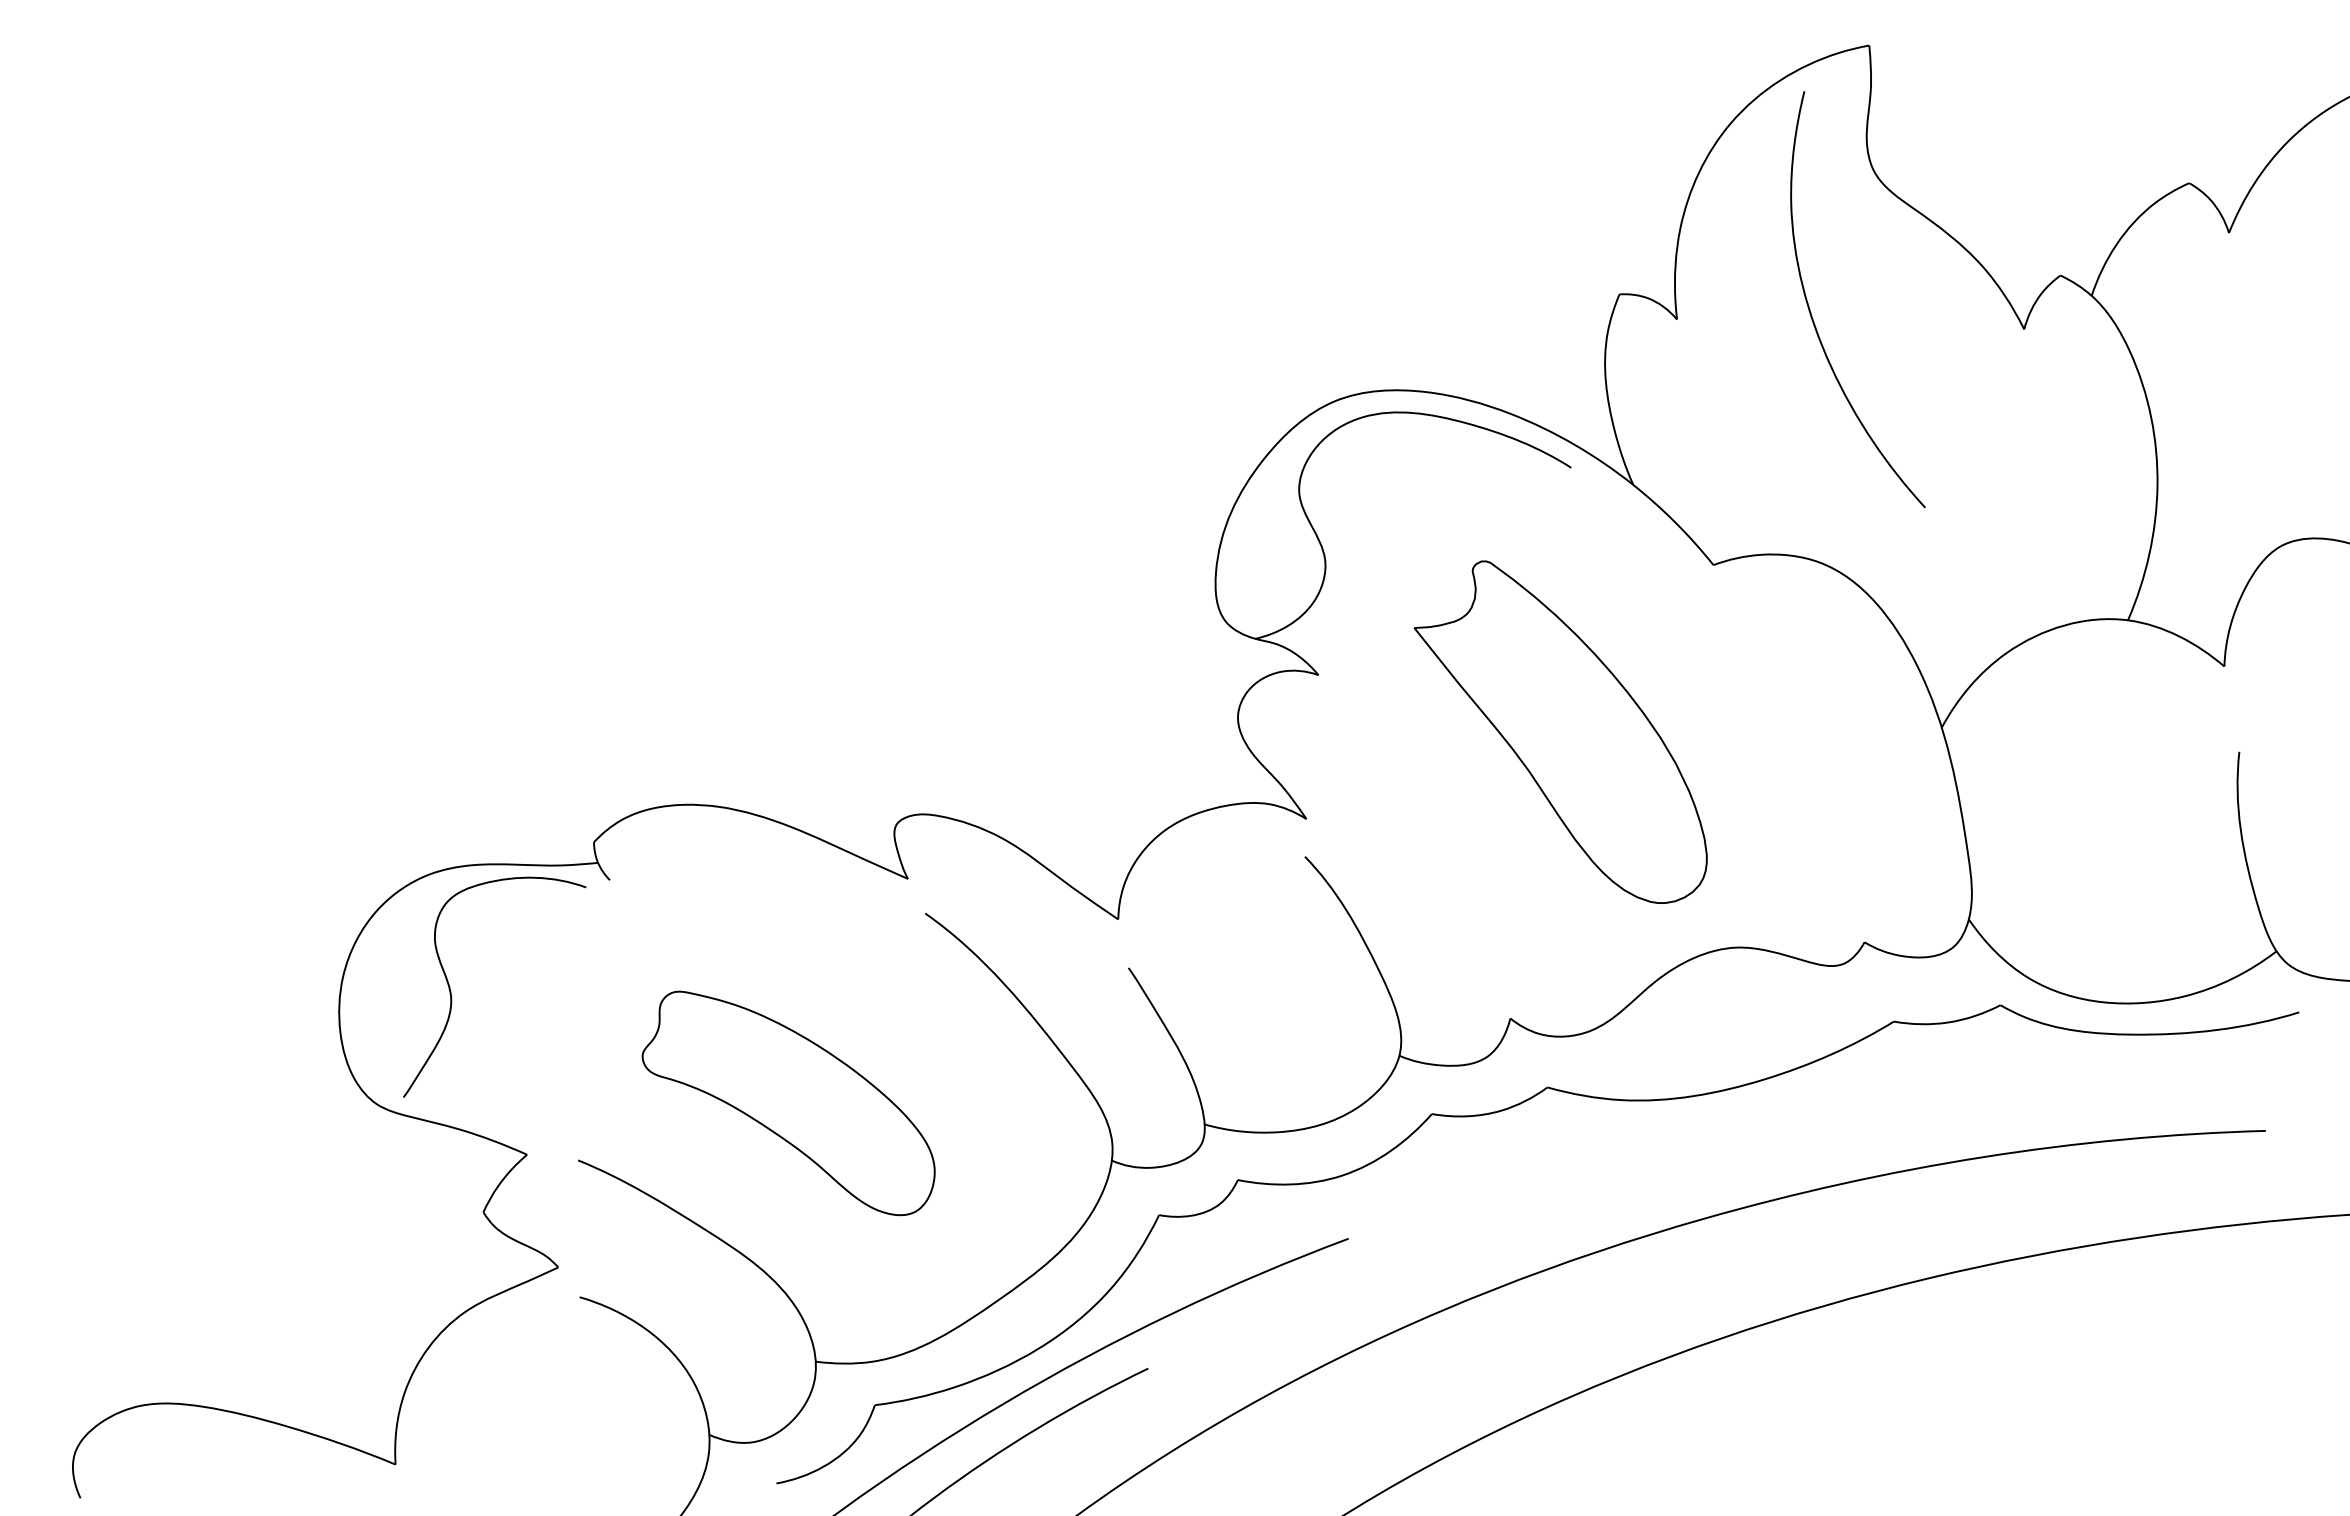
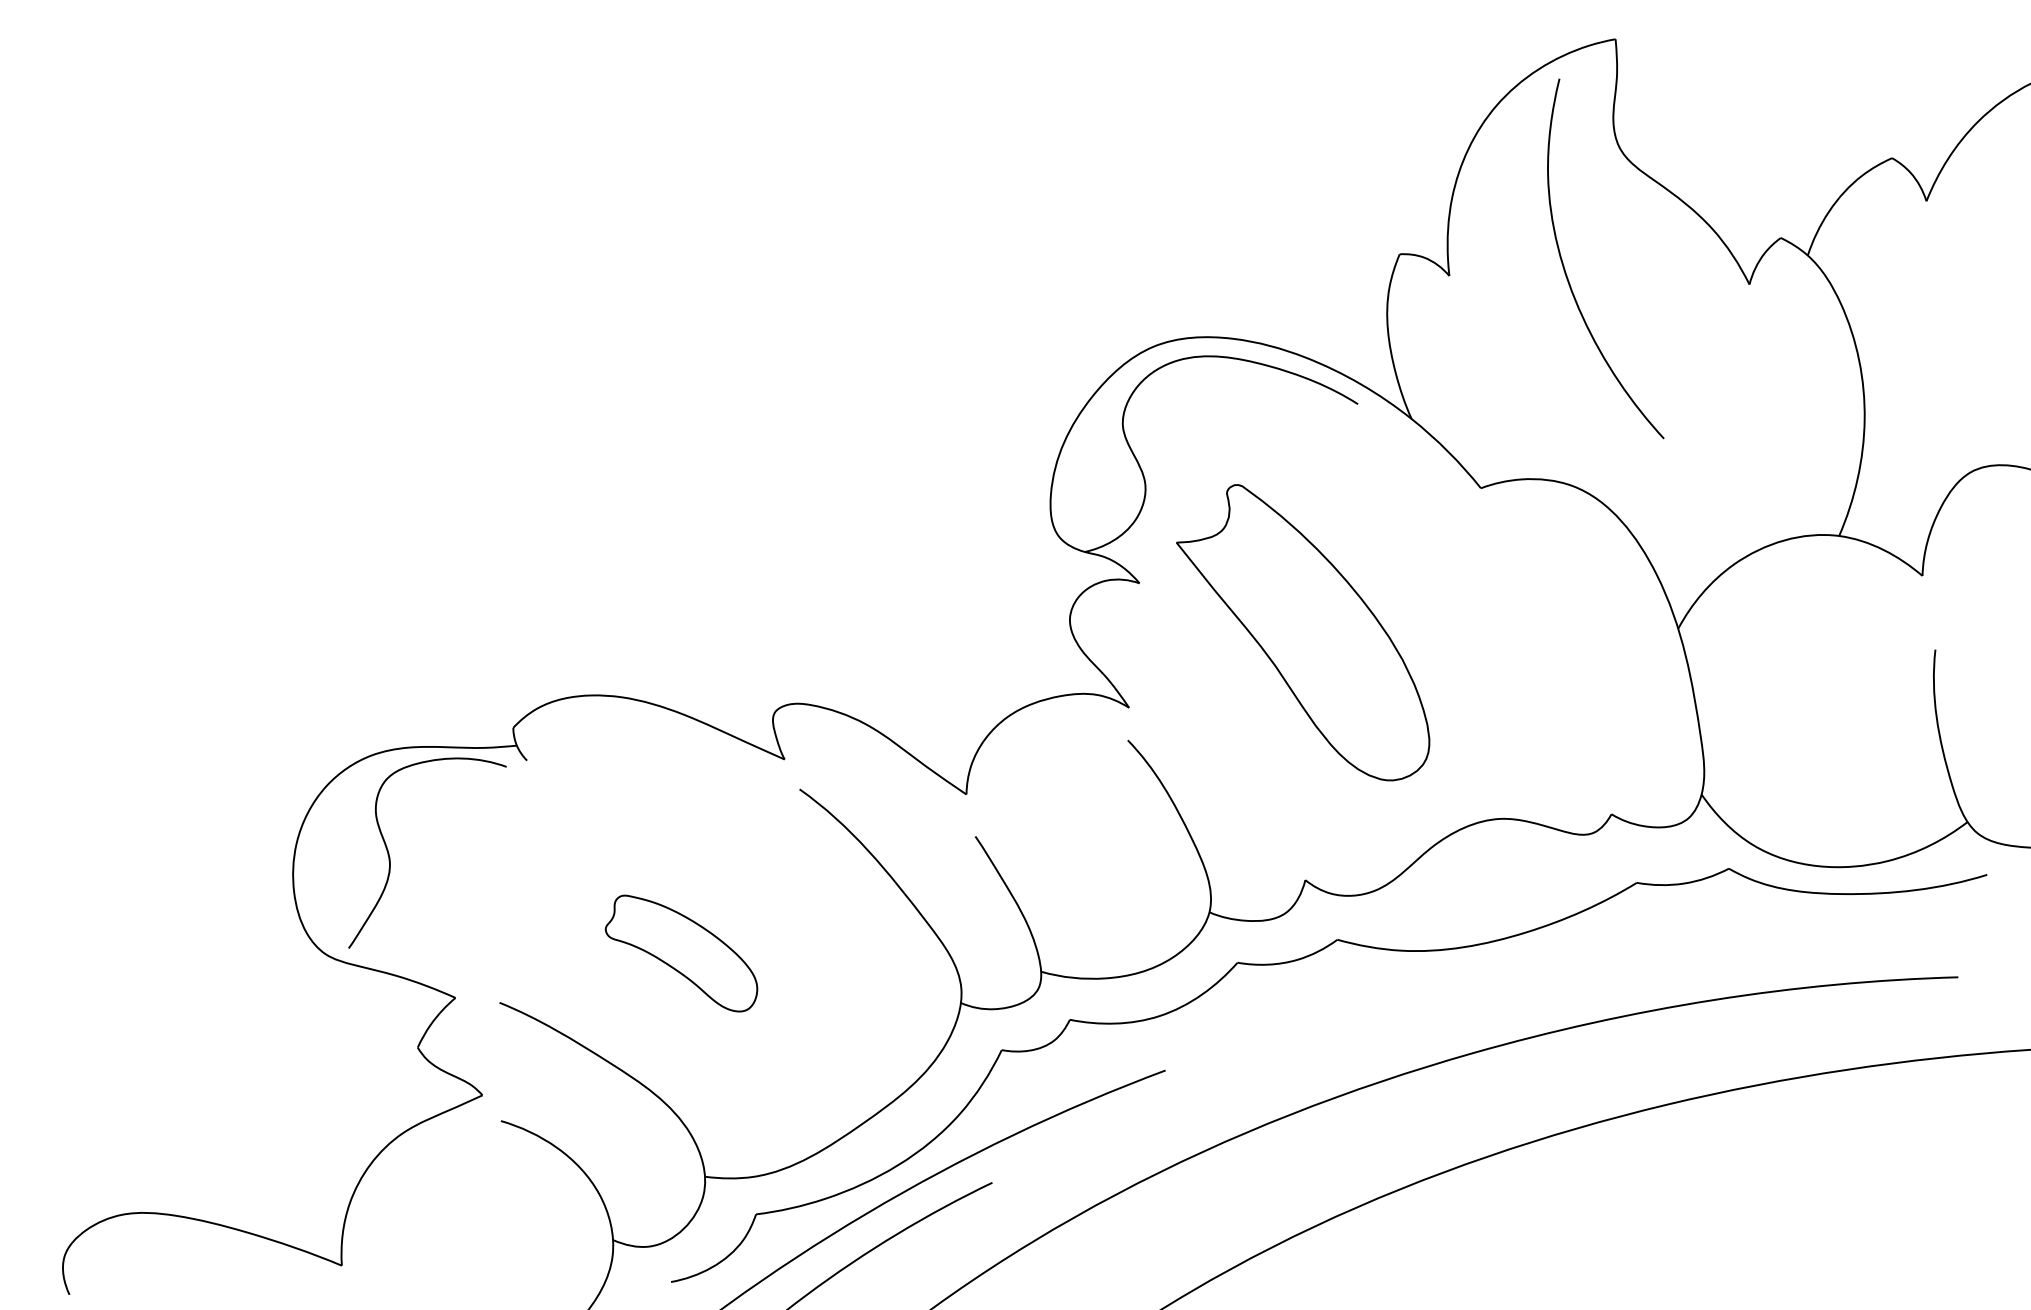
part: (1560, 731) -> (1302, 632), moved
part: (788, 1103) -> (681, 953), size x0.6

